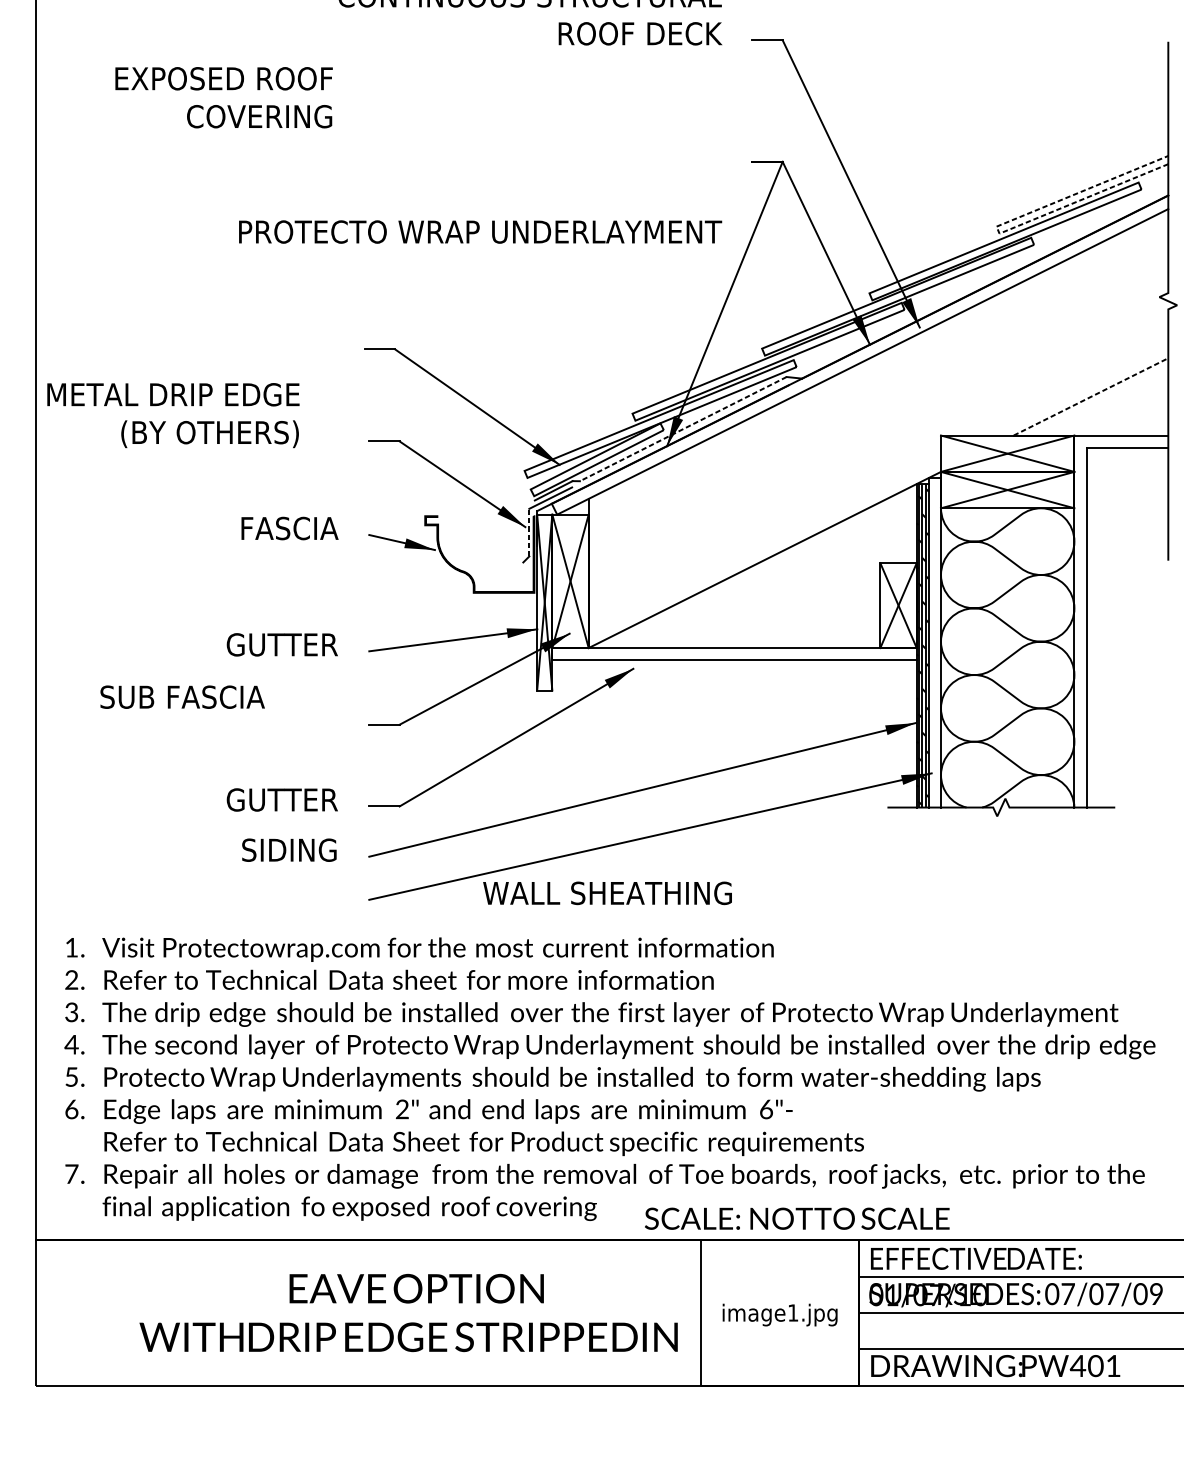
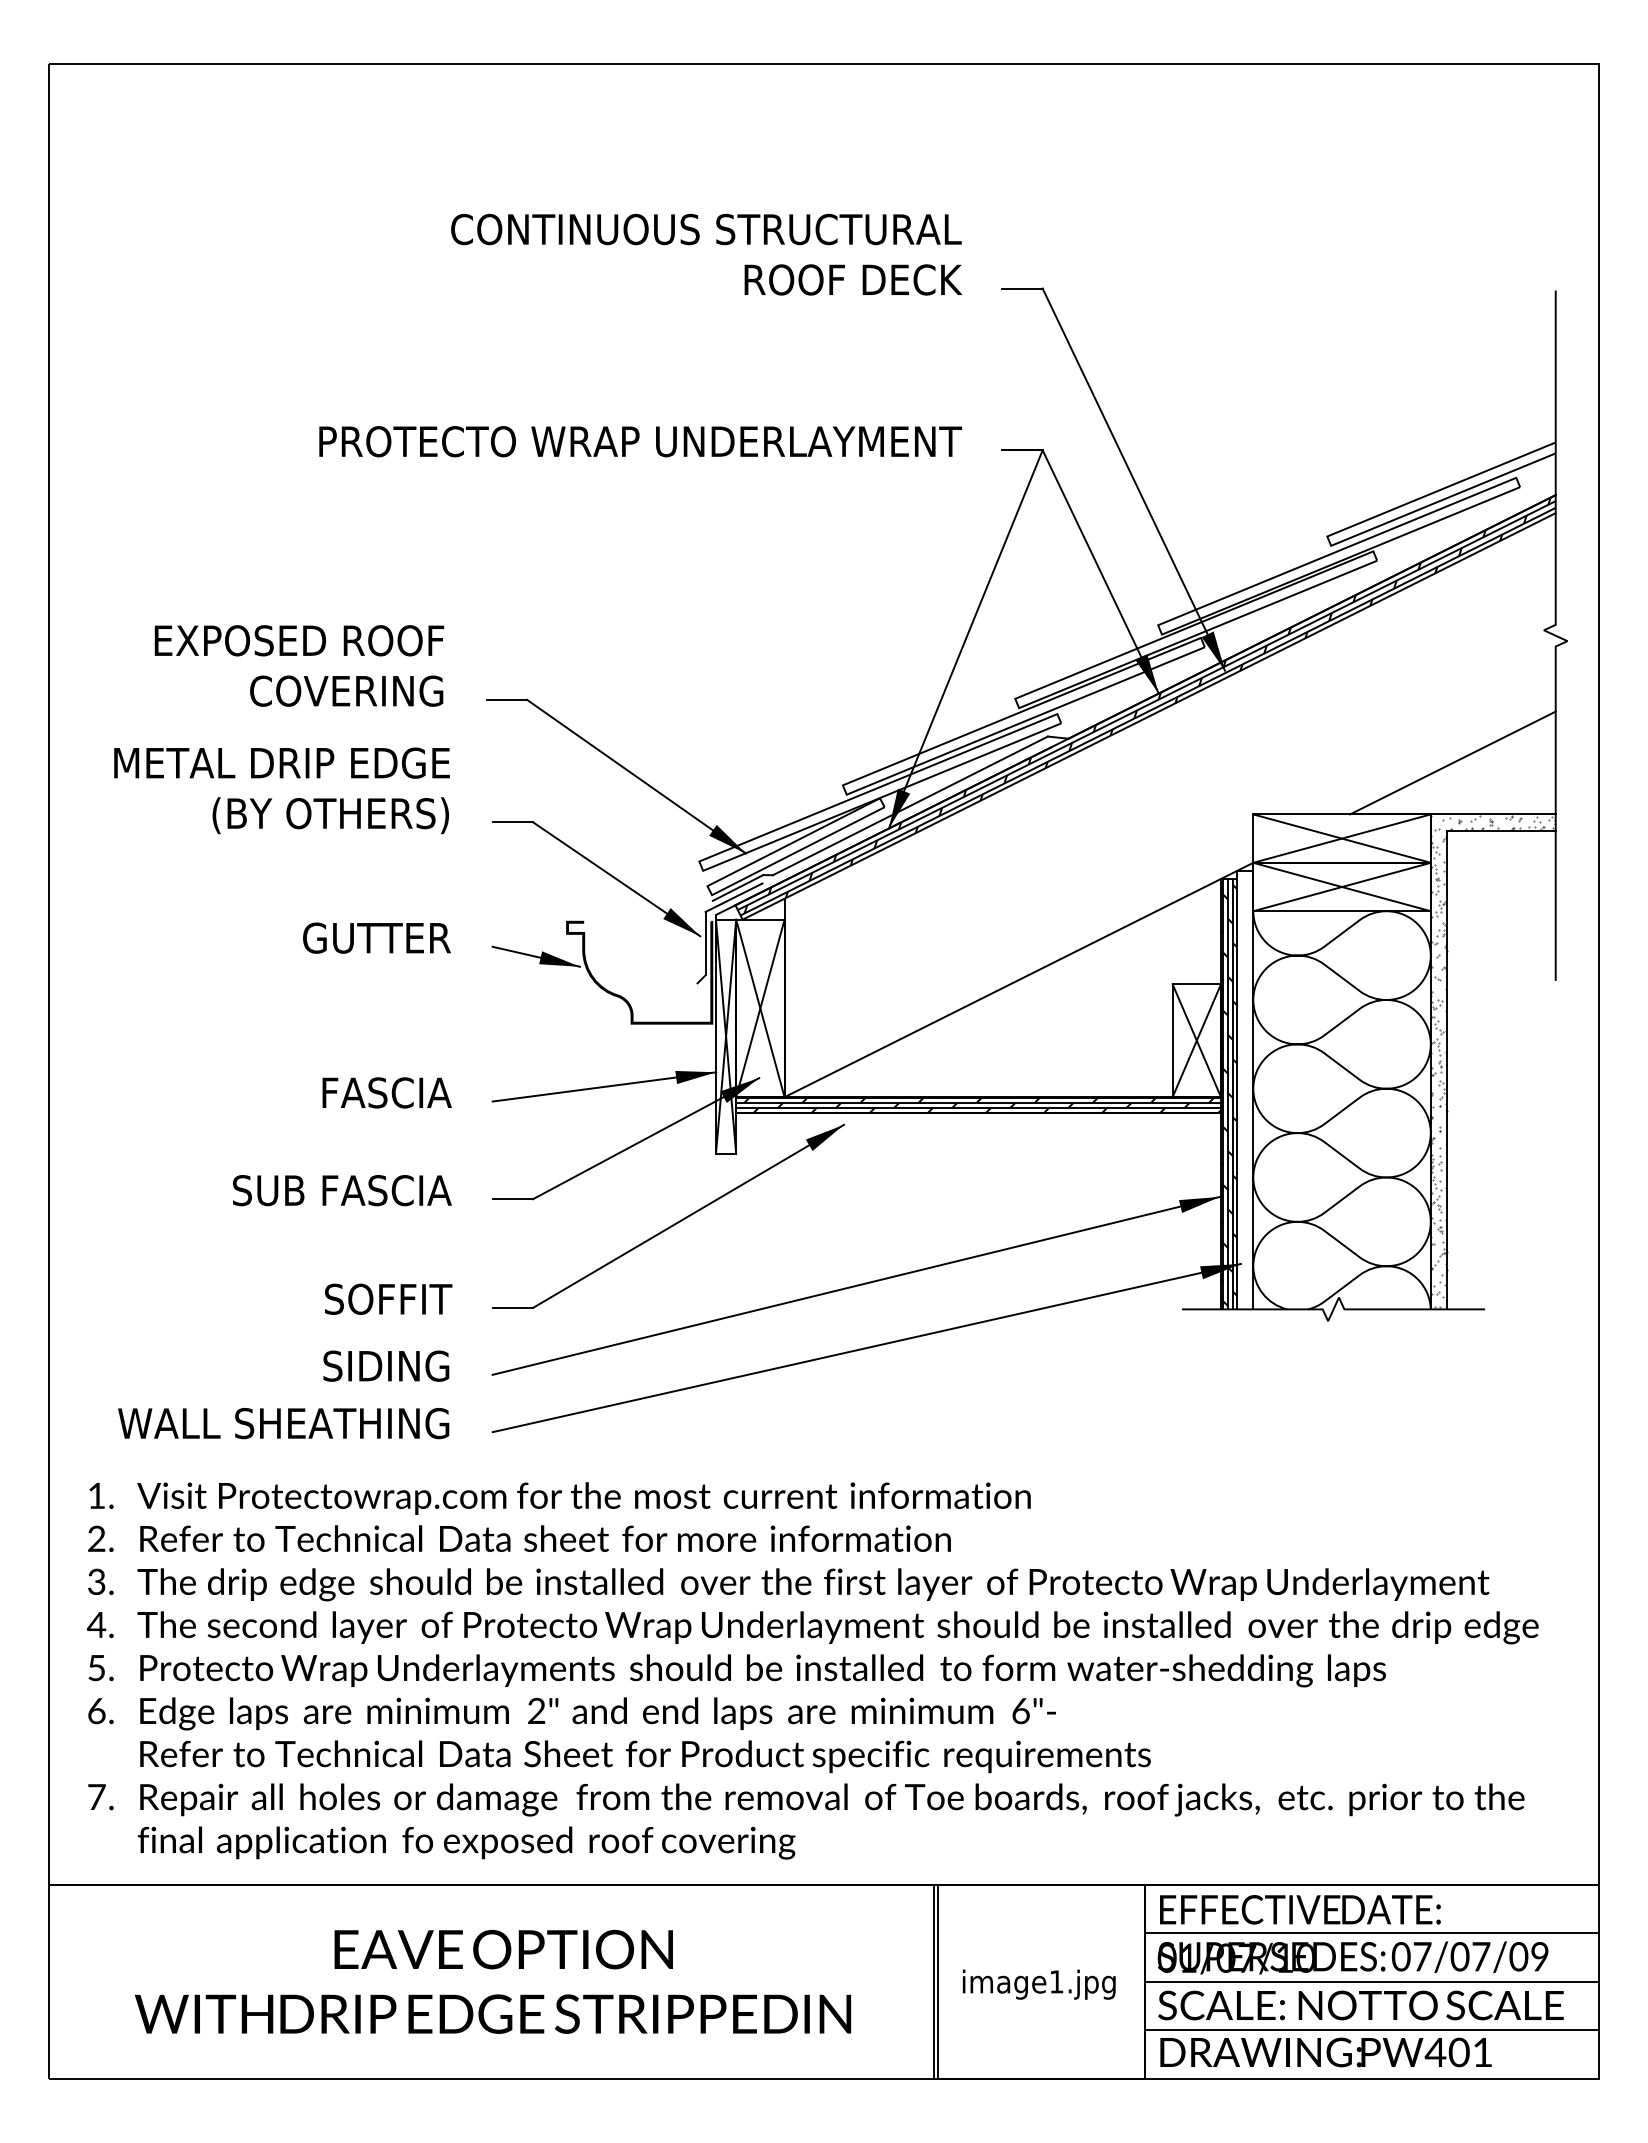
text: (224, 97) -> (299, 665), moved
line: (997, 228) -> (1328, 539), dashed -> solid
text: (480, 231) -> (640, 441), moved
hatch: (860, 354) -> (1146, 706), added
line: (1090, 397) -> (1452, 763), dashed -> solid
text: (173, 415) -> (281, 790), moved
line: (682, 429) -> (909, 806), dashed -> solid
text: (282, 528) -> (377, 937), FASCIA -> GUTTER
line: (529, 532) -> (705, 943), dashed -> solid
hatch: (1120, 621) -> (1492, 1061), added
text: (282, 644) -> (377, 1092), GUTTER -> FASCIA
hatch: (734, 654) -> (978, 1105), added
text: (182, 697) -> (342, 1190), moved
text: (282, 799) -> (377, 1298), GUTTER -> SOFFIT
text: (607, 893) -> (283, 1423), moved
text: (796, 1218) -> (1360, 2005), moved
text: (408, 1312) -> (492, 1981), moved
line: (704, 1312) -> (938, 1981), added

